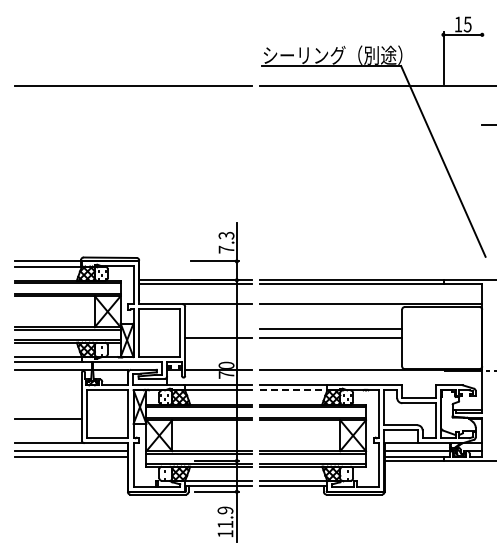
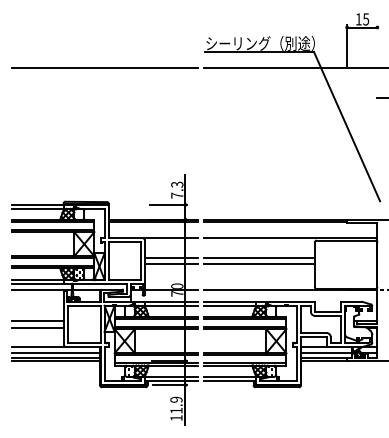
line: (218, 328) -> (171, 257), added
line: (293, 390) -> (229, 305), dashed -> solid
line: (47, 409) -> (37, 320), added
line: (70, 461) -> (55, 361), added

